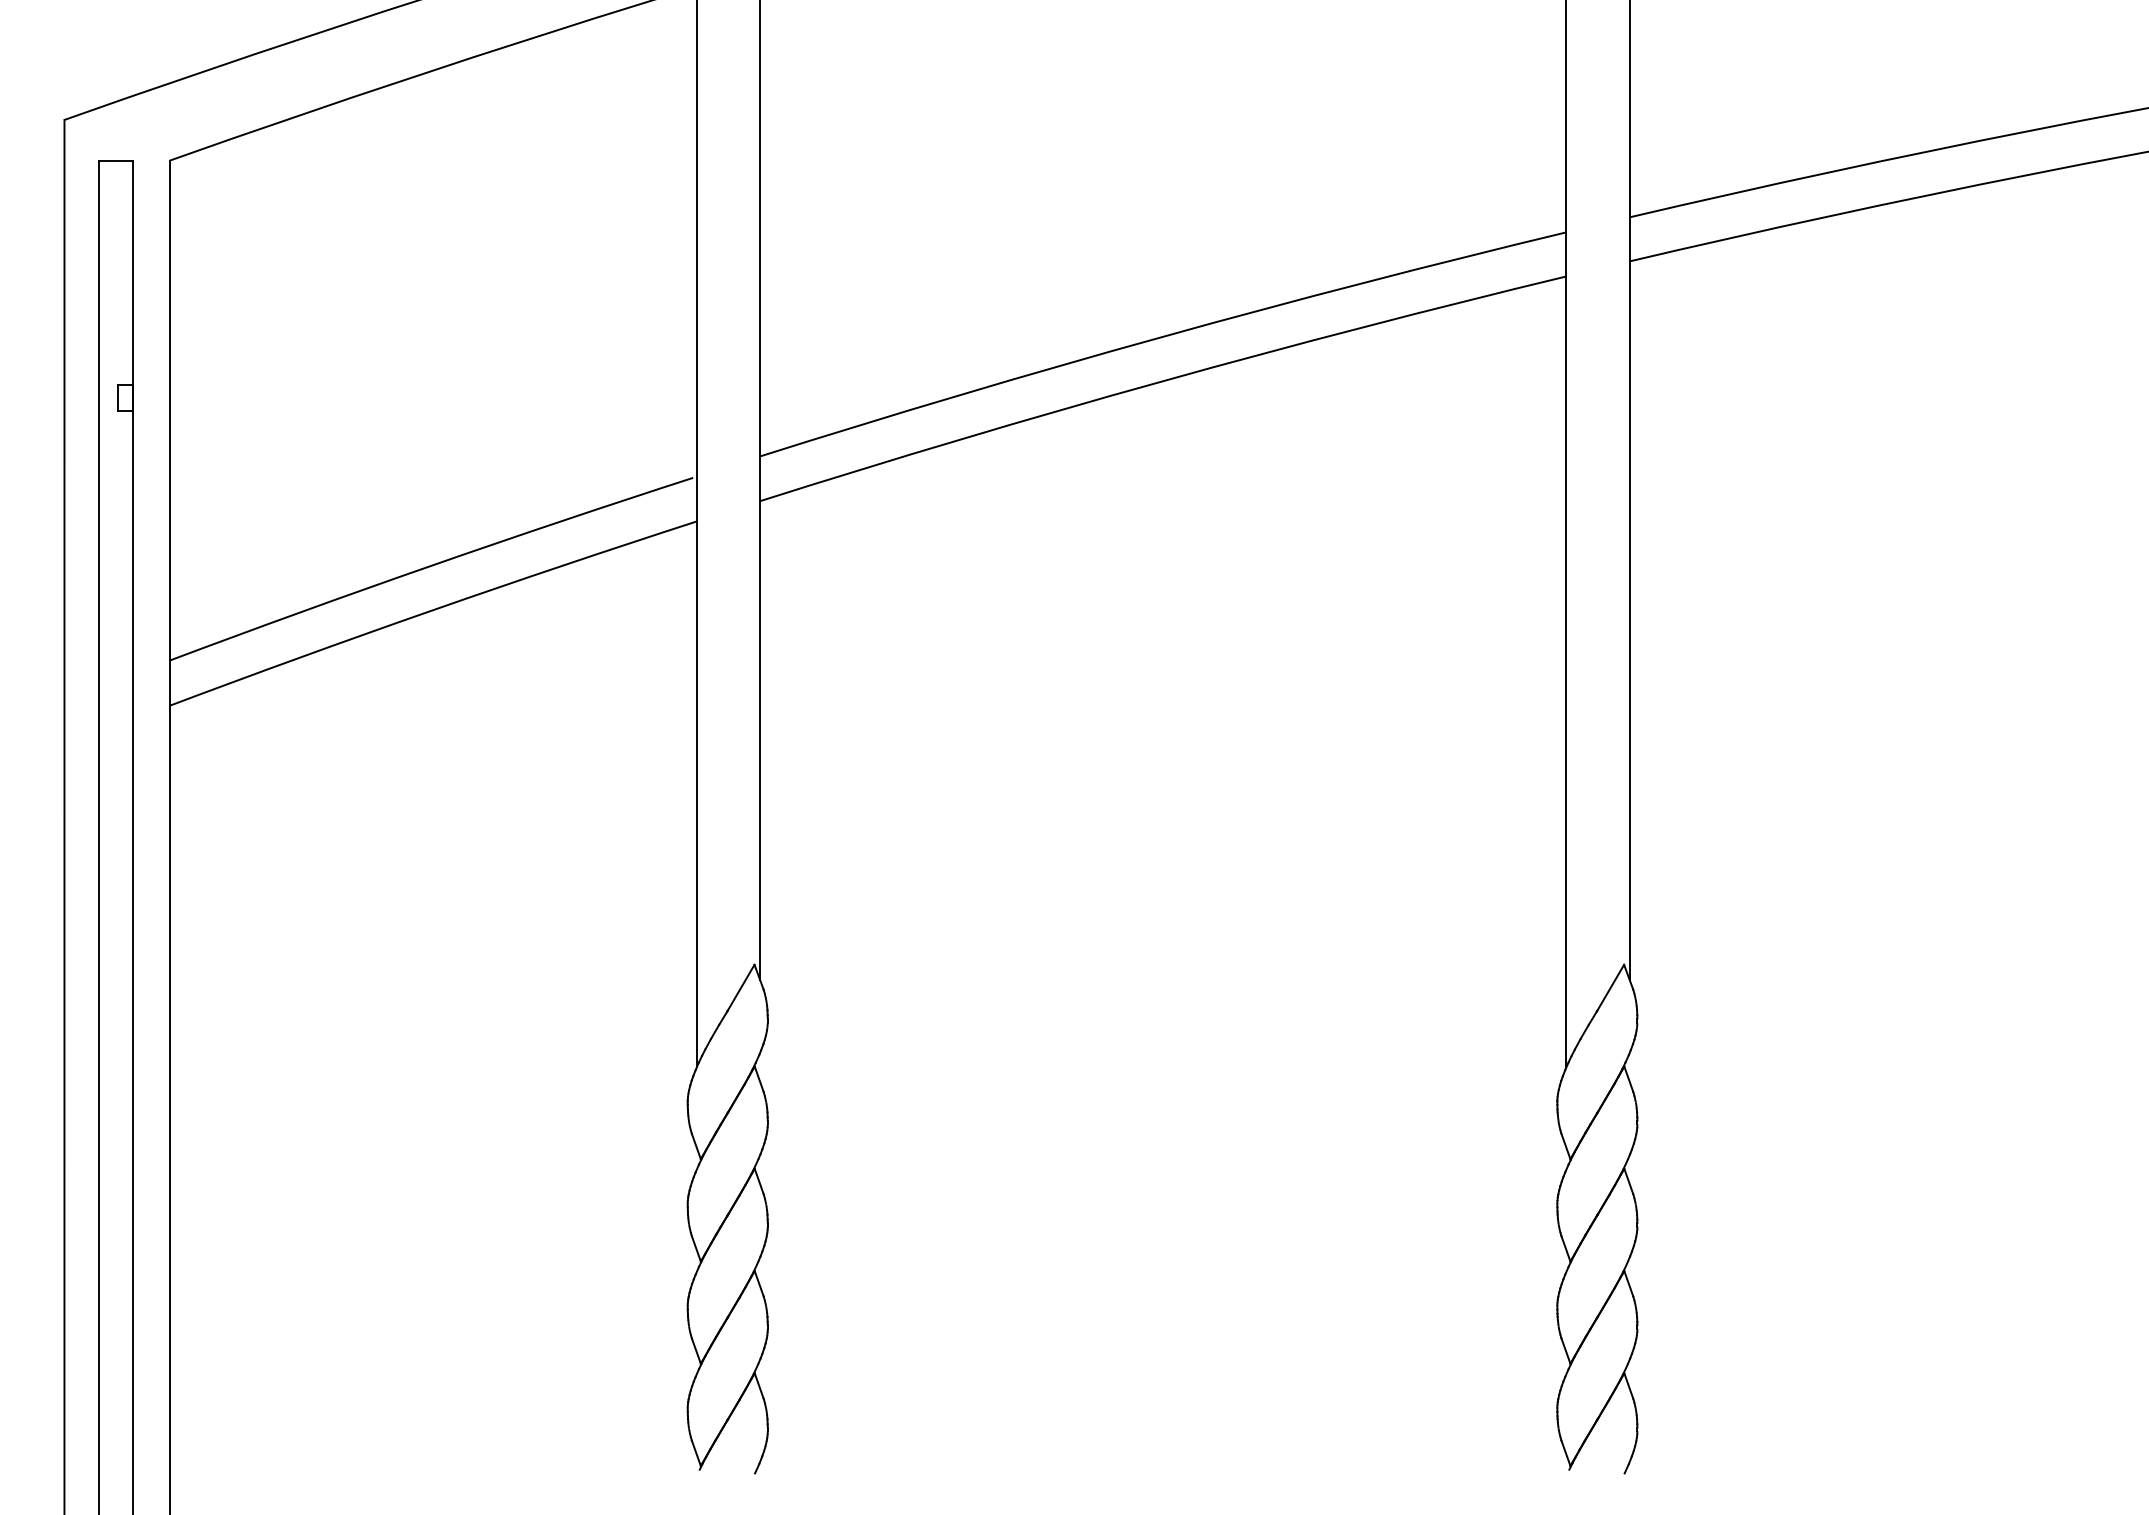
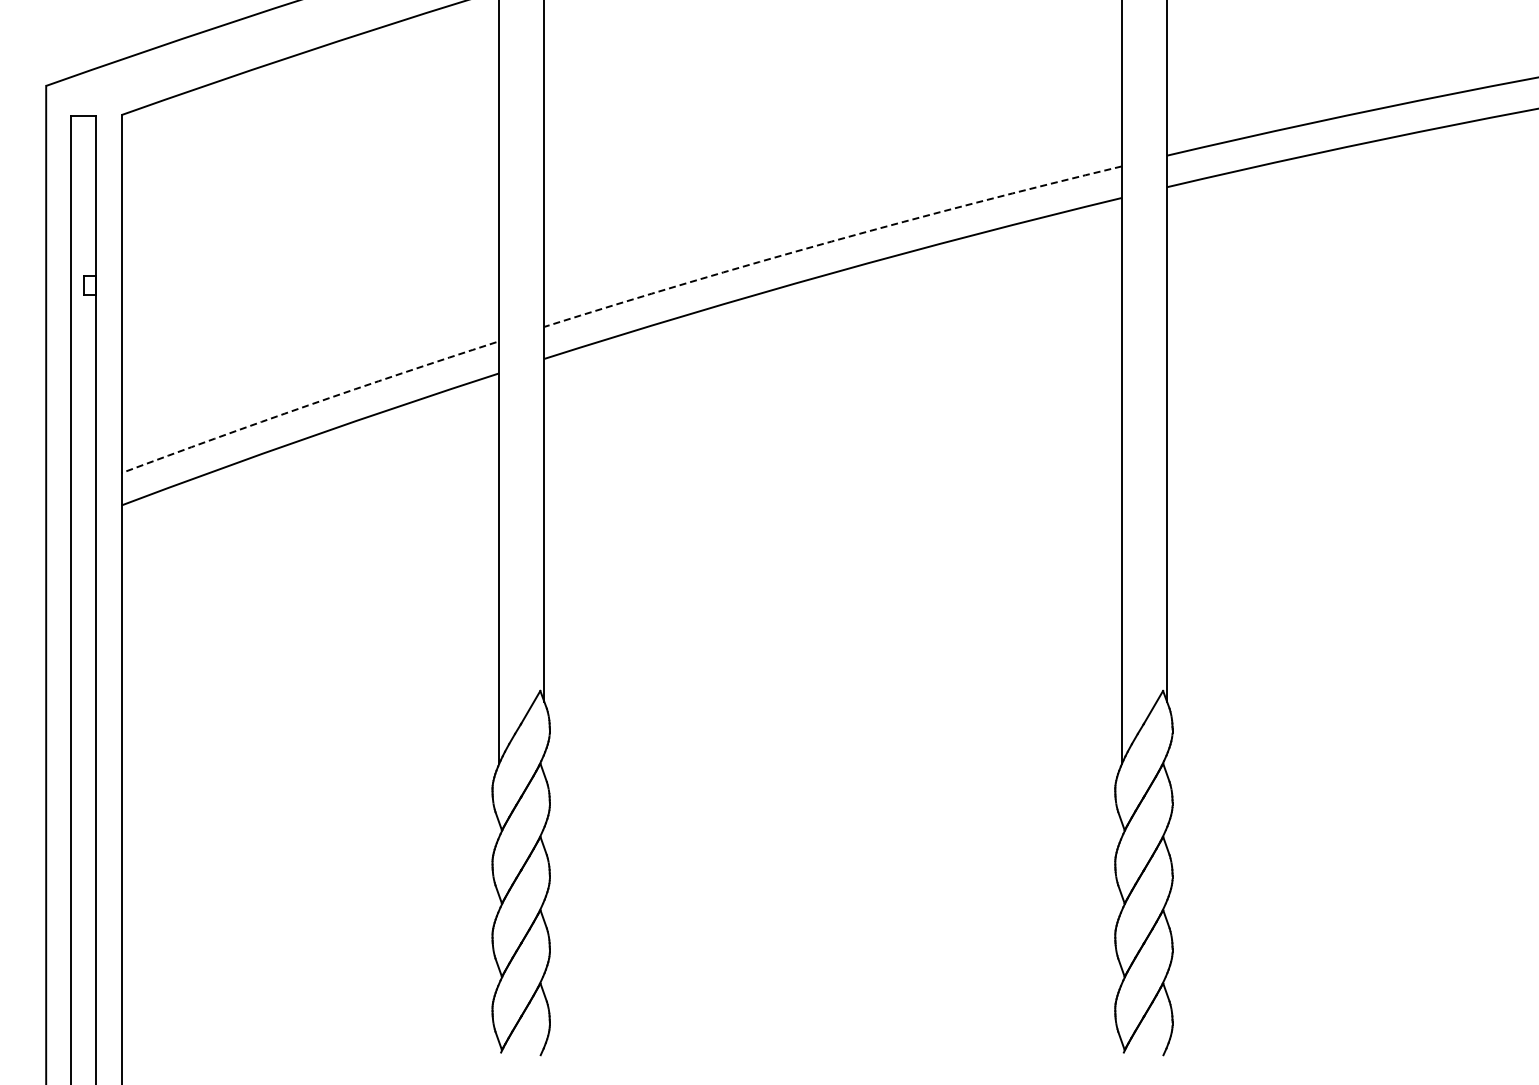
arc: (1161, 337) -> (831, 241), solid -> dashed
arc: (430, 566) -> (308, 405), solid -> dashed

